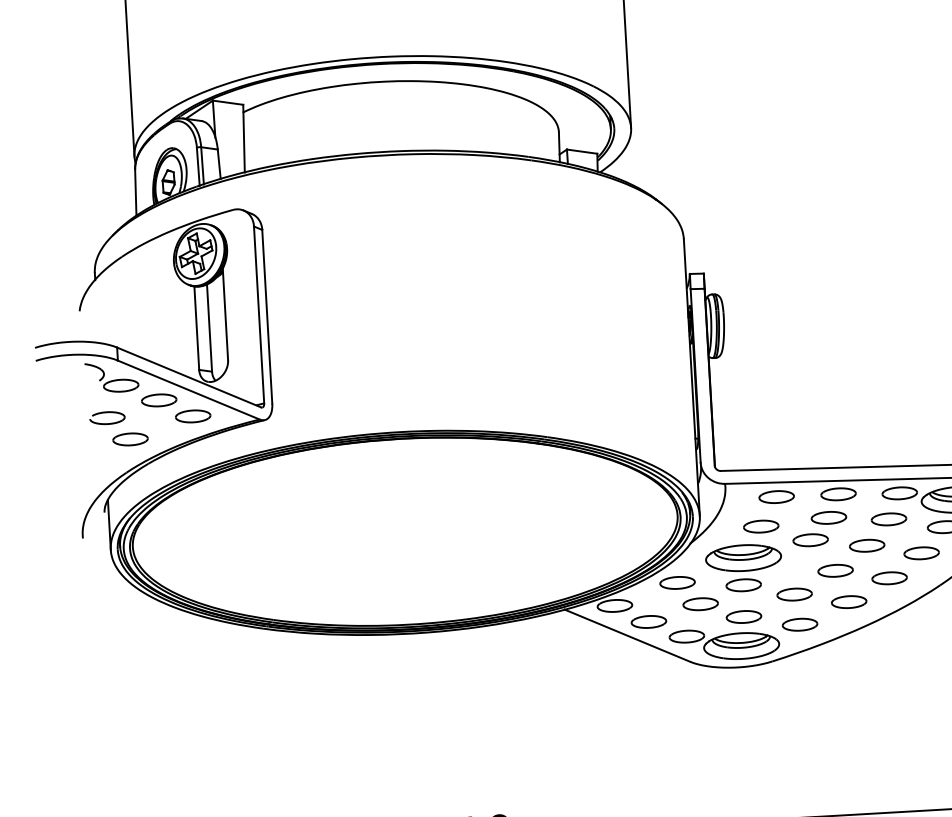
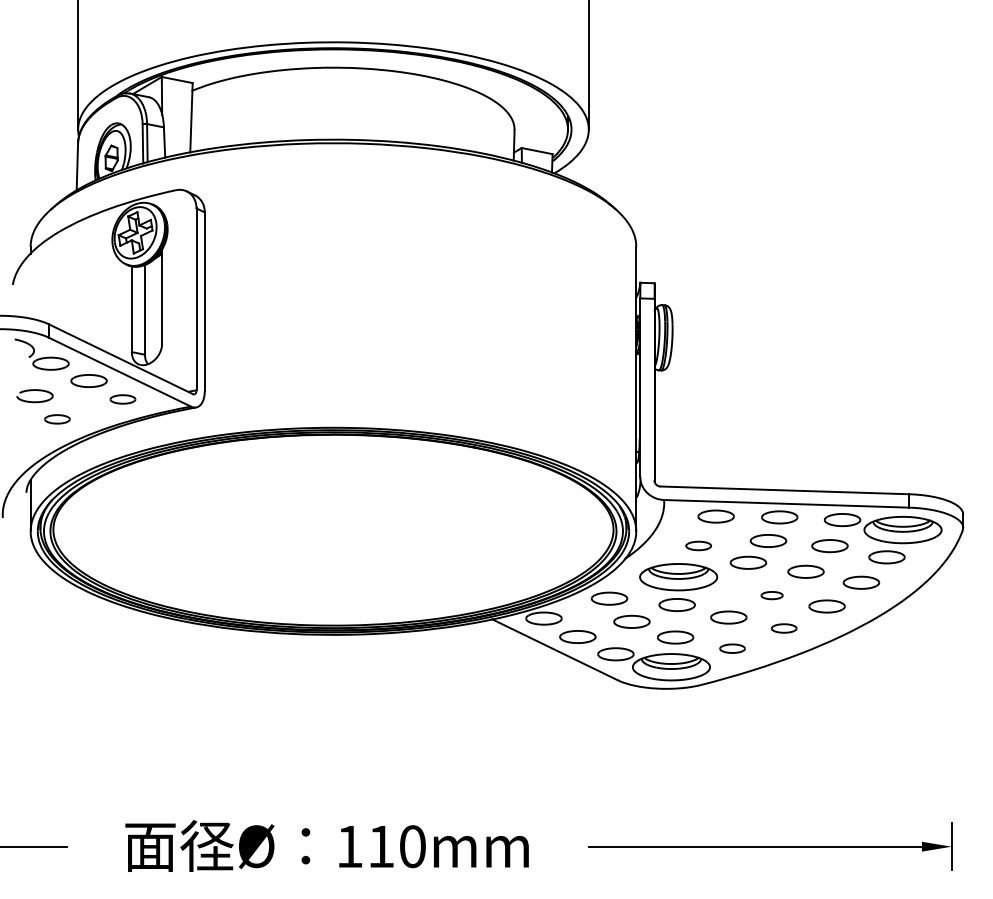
part: (192, 416) -> (122, 399), size x0.7
part: (130, 439) -> (57, 419), size x0.7
part: (761, 526) -> (698, 545), size x0.7
part: (834, 570) -> (771, 595), size x0.6
part: (848, 602) -> (783, 628), size x0.7
part: (799, 624) -> (732, 648), size x0.7

